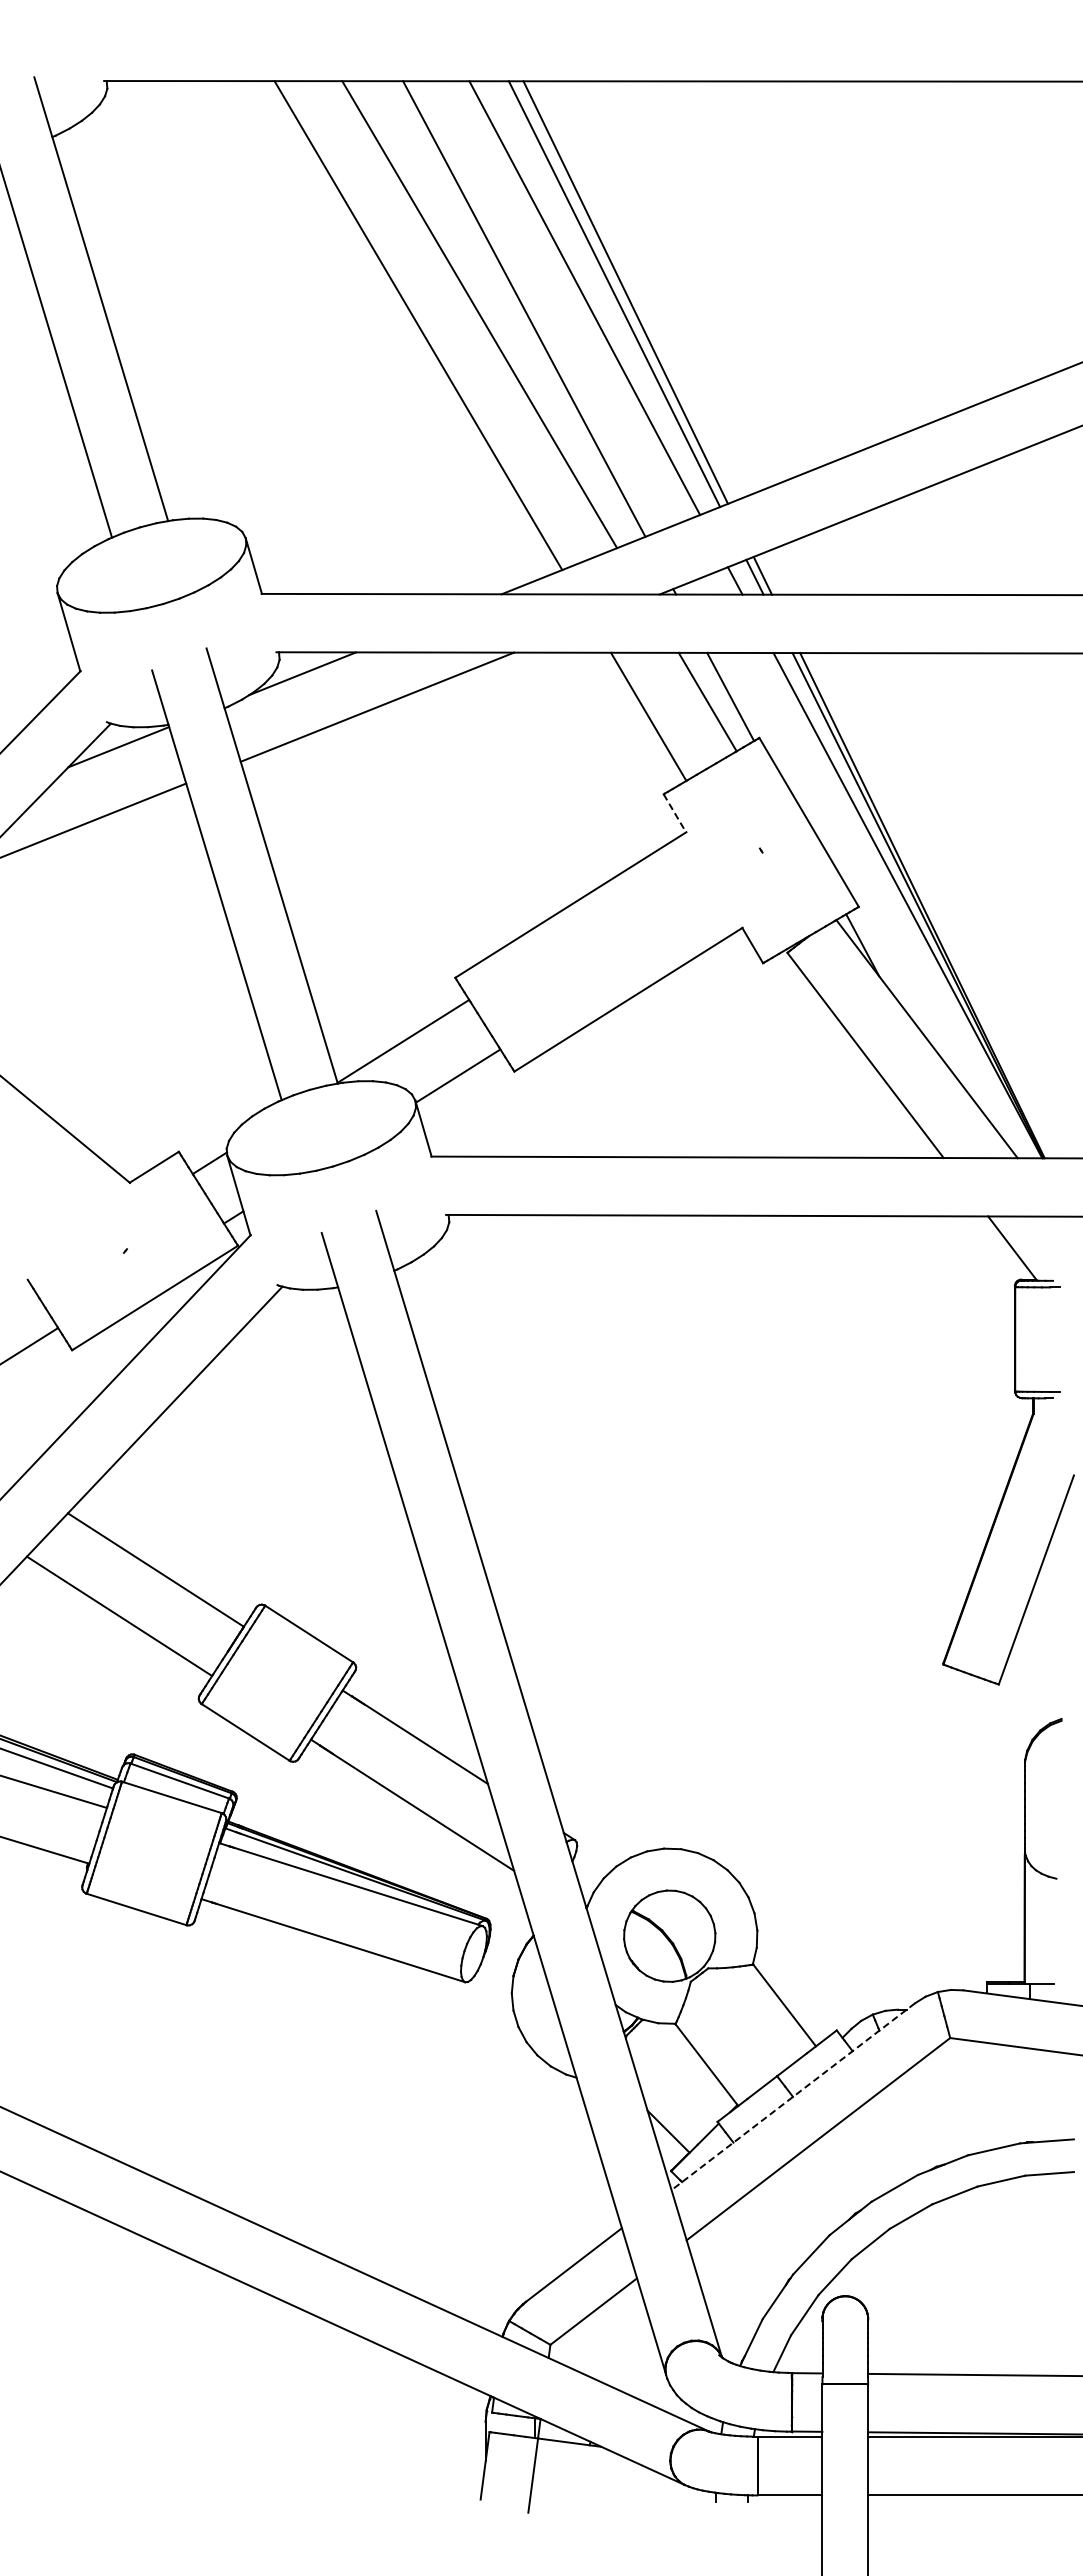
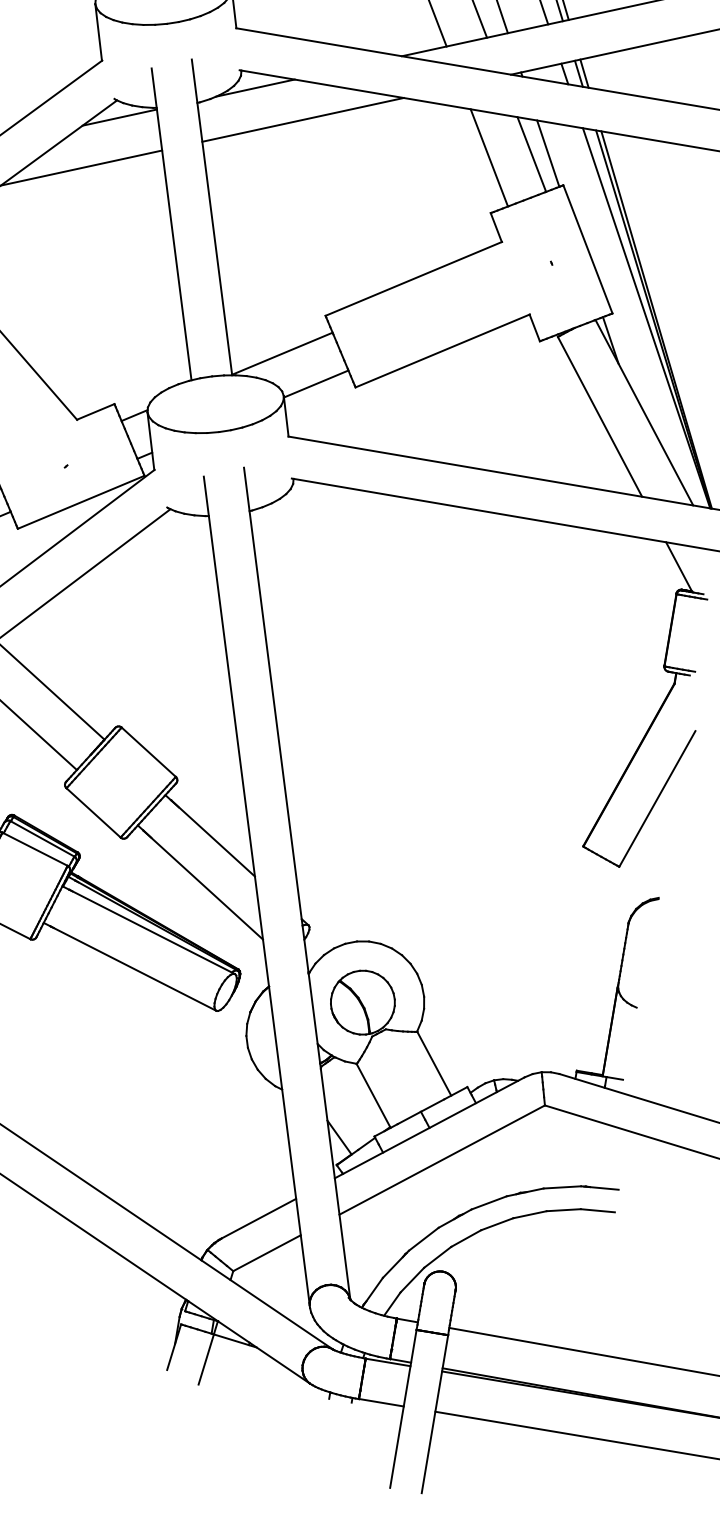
line: (675, 813) -> (496, 227), dashed -> solid
line: (792, 2097) -> (429, 1128), dashed -> solid

